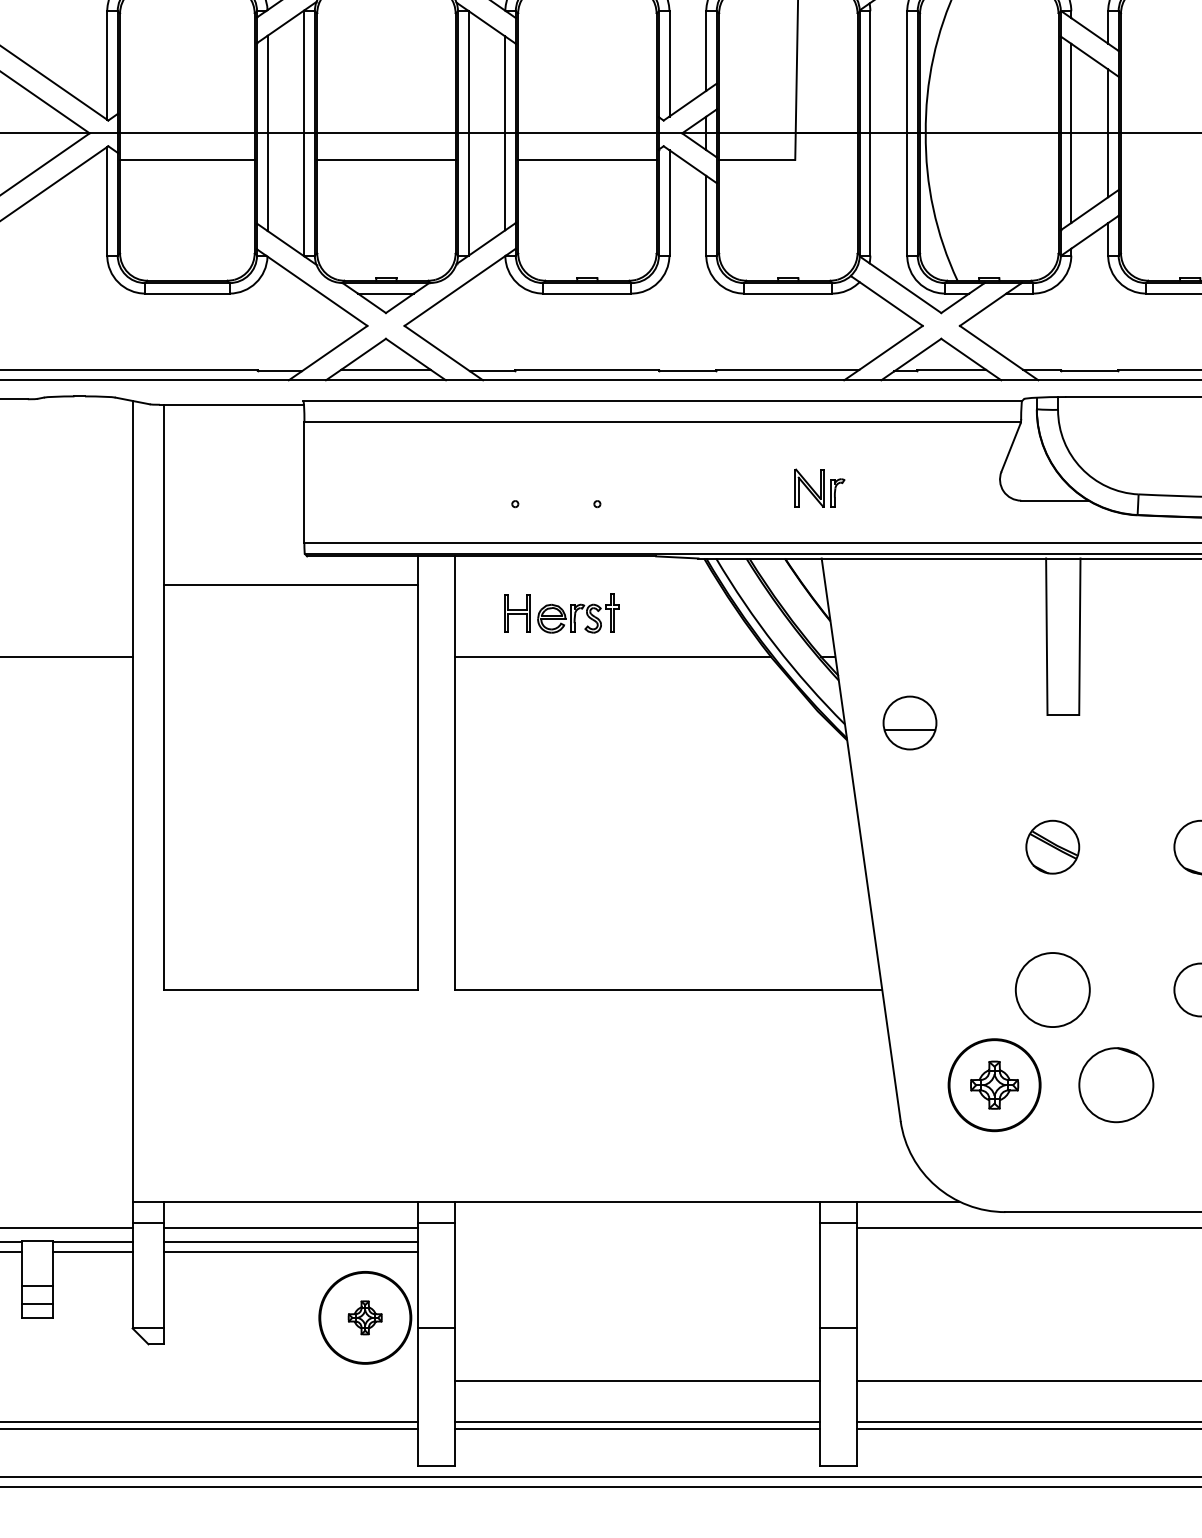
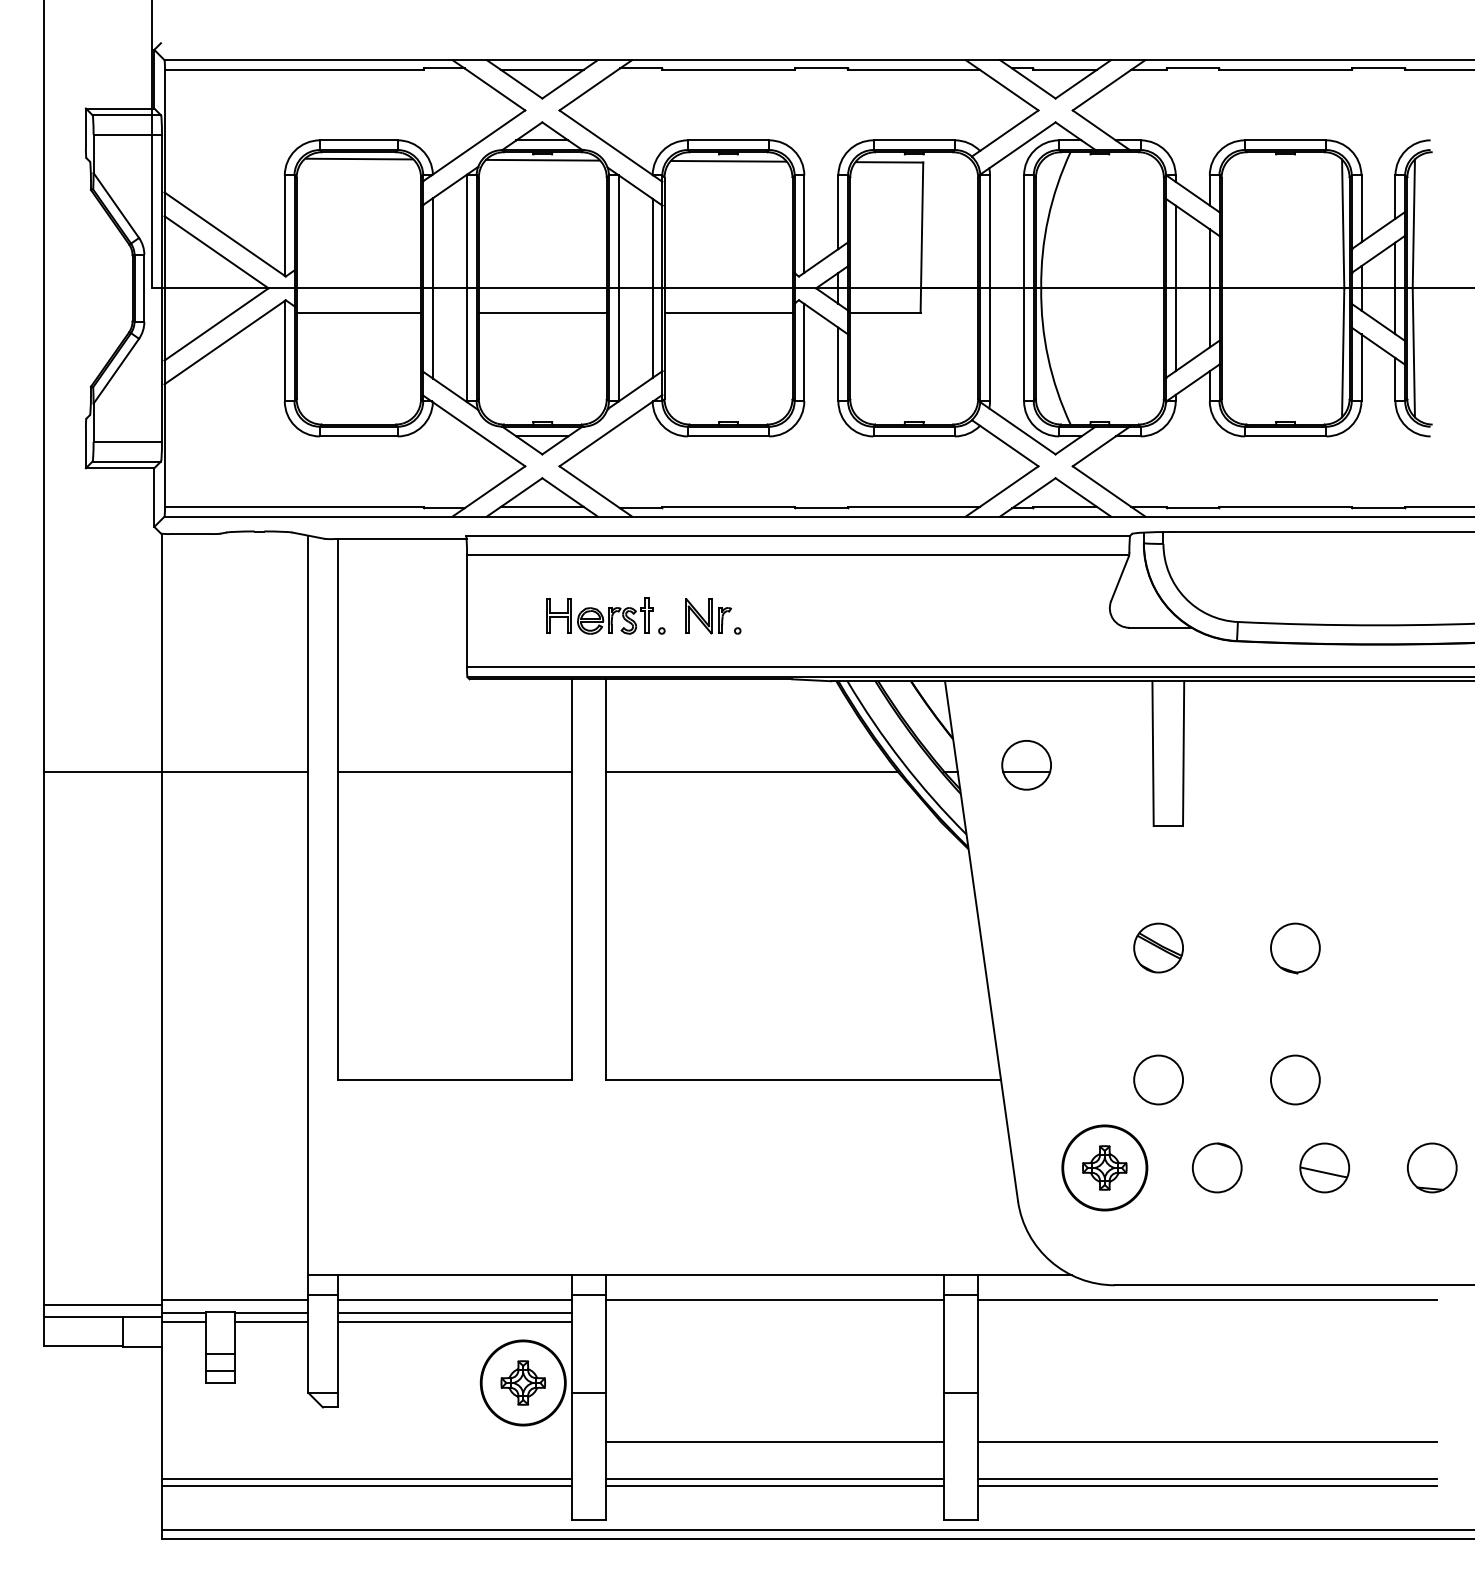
part: (820, 488) -> (708, 616), moved
line: (290, 585) -> (454, 772), moved
part: (561, 612) -> (599, 615), moved
part: (909, 723) -> (1026, 765), moved
circle: (1052, 989) -> (1158, 1079), size x0.71
part: (1115, 1084) -> (1216, 1167), size x0.71
line: (637, 1227) -> (774, 1299), added
part: (364, 1317) -> (522, 1382), size x1.43

